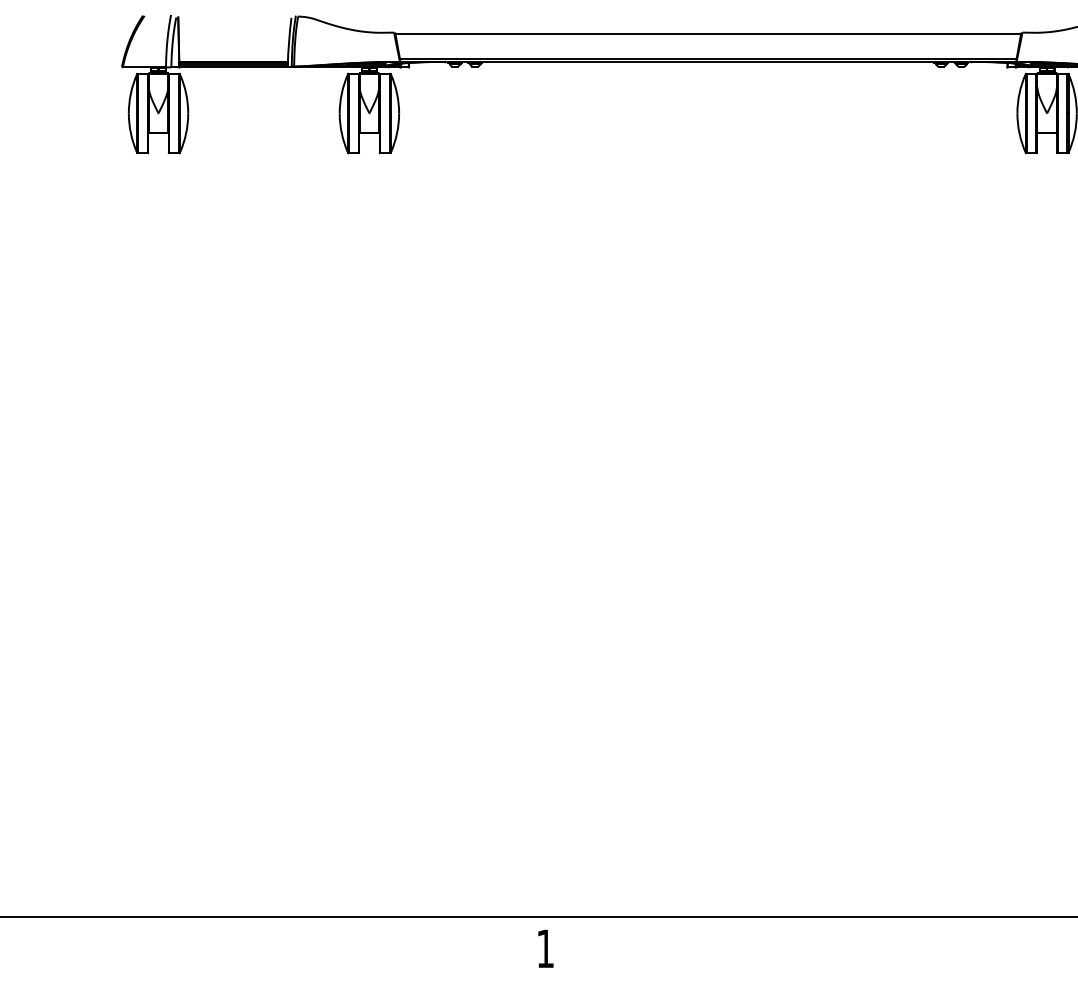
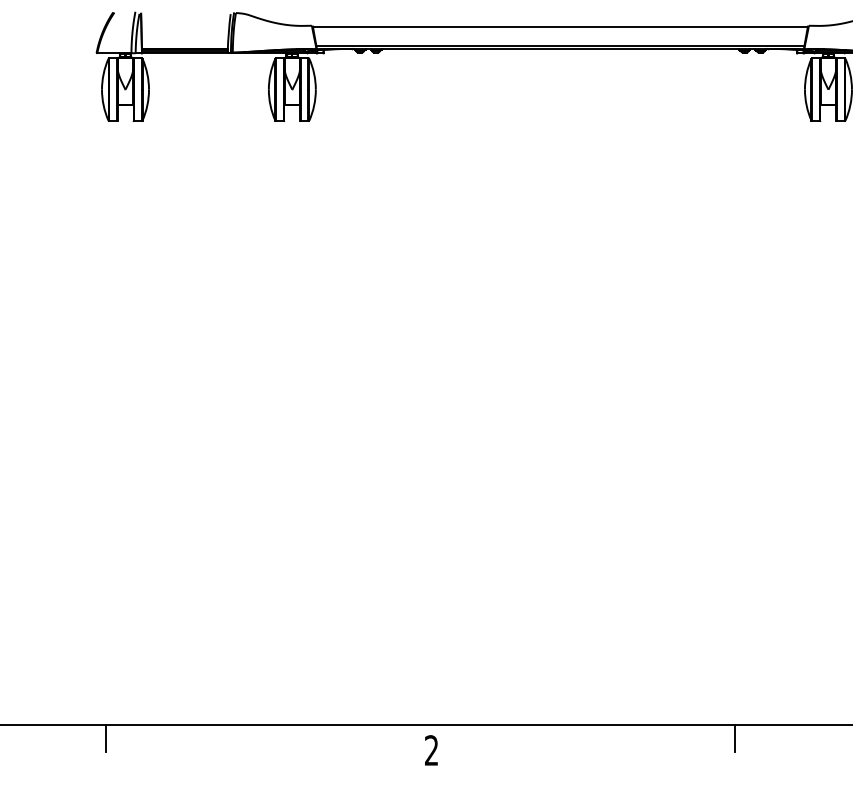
line: (133, 933) -> (105, 738), added
line: (929, 933) -> (735, 738), added
text: (545, 948) -> (431, 750), 1 -> 2

